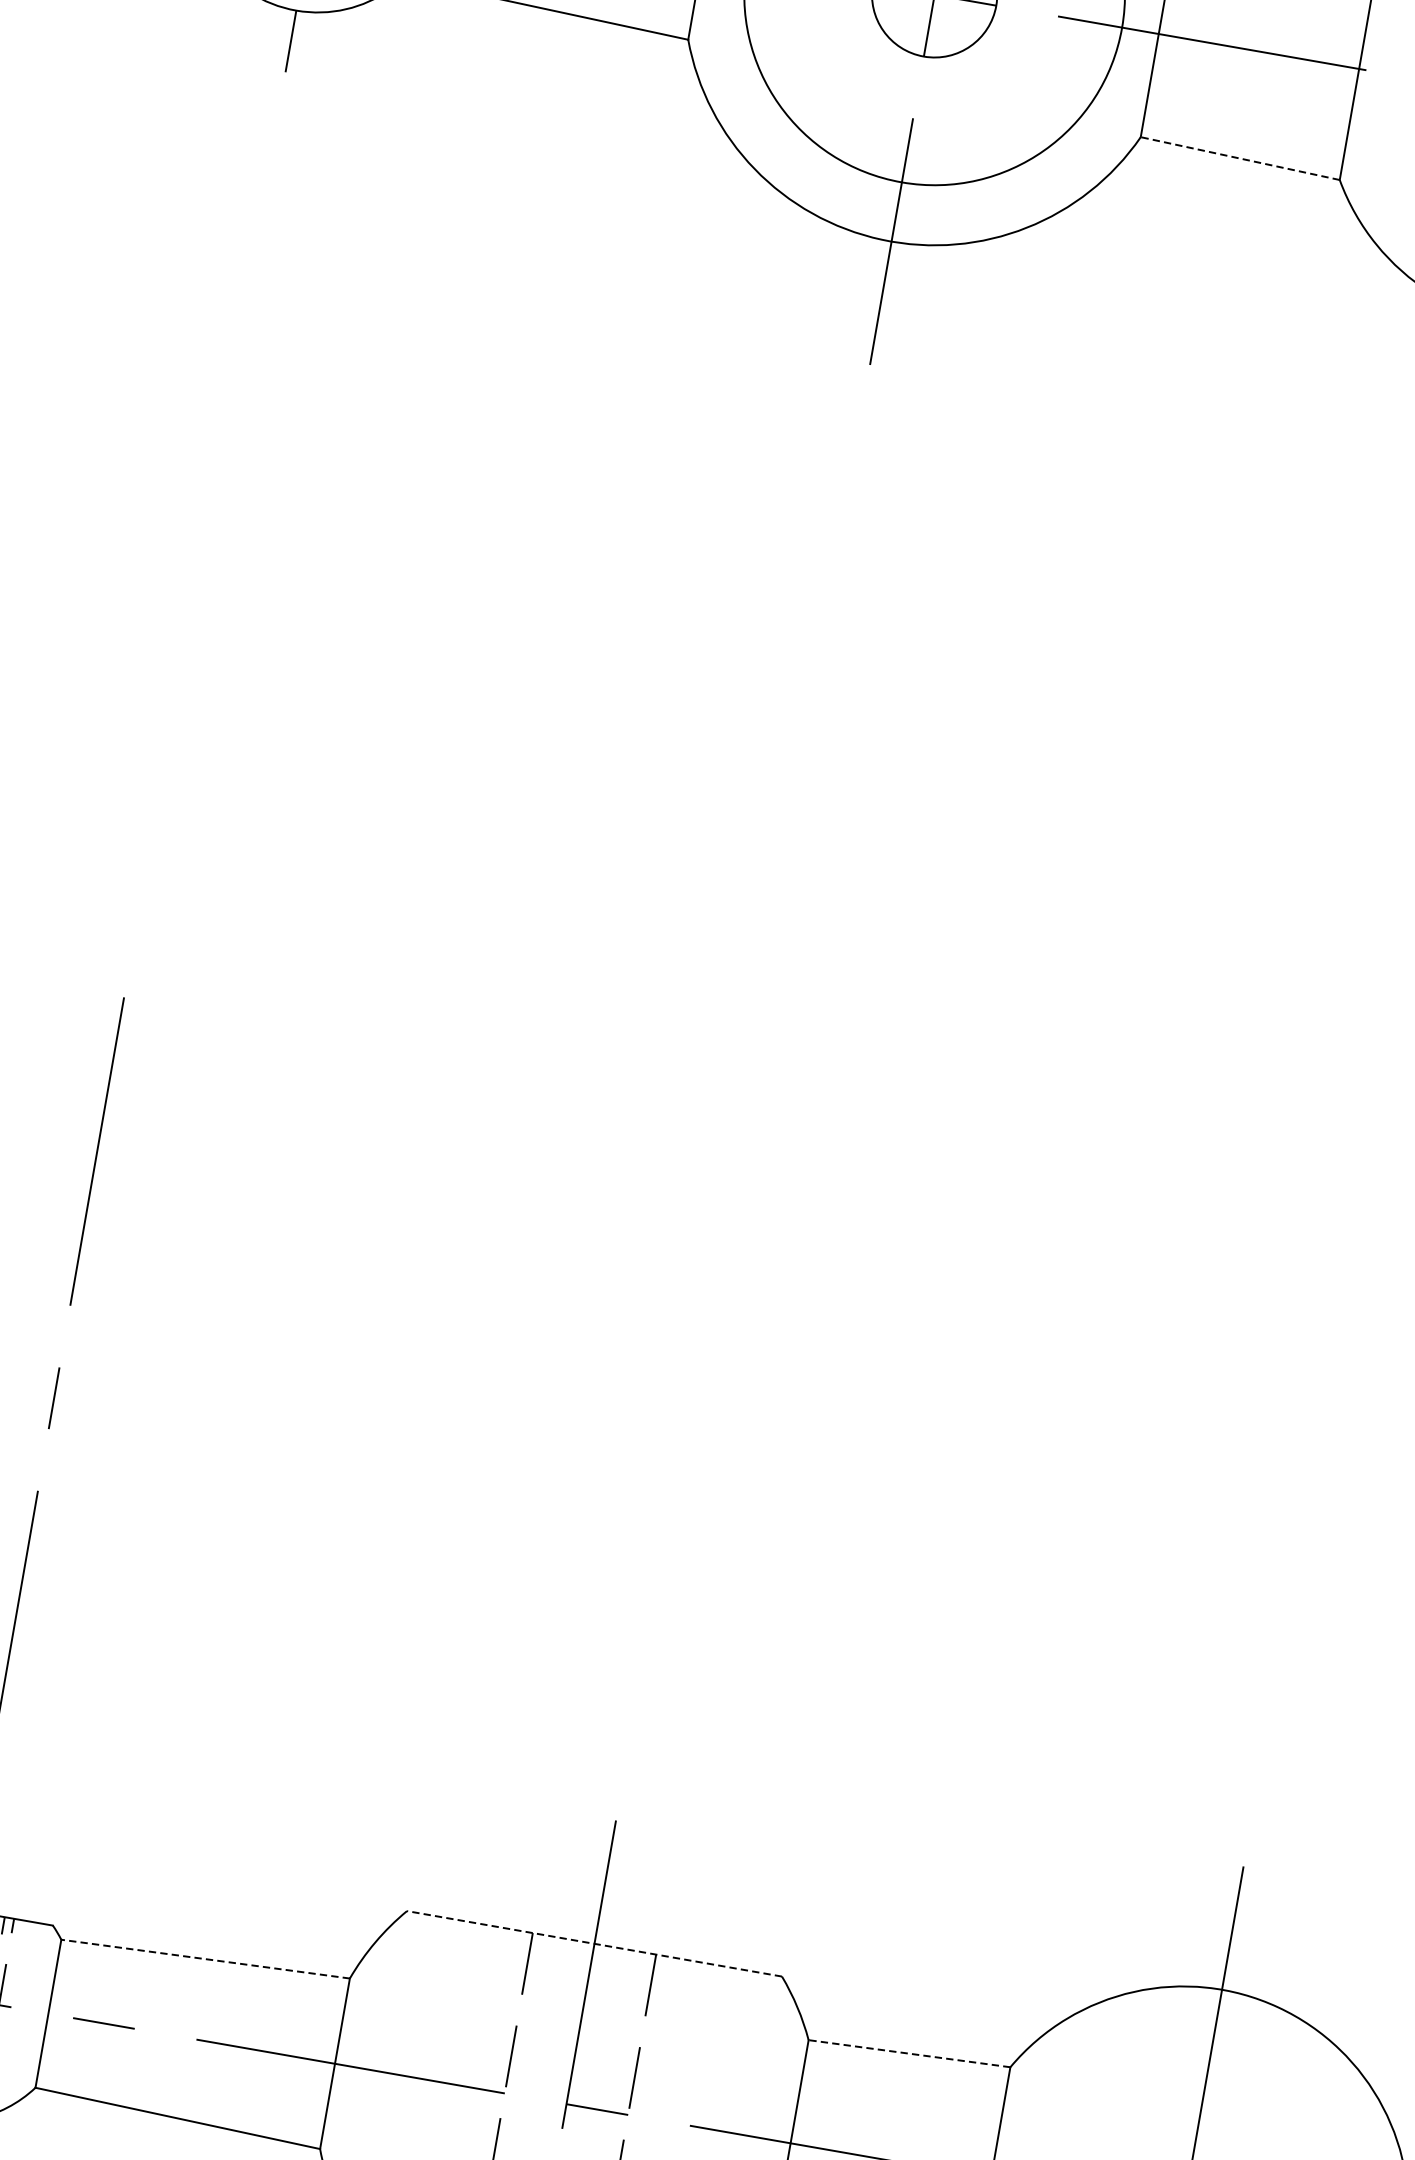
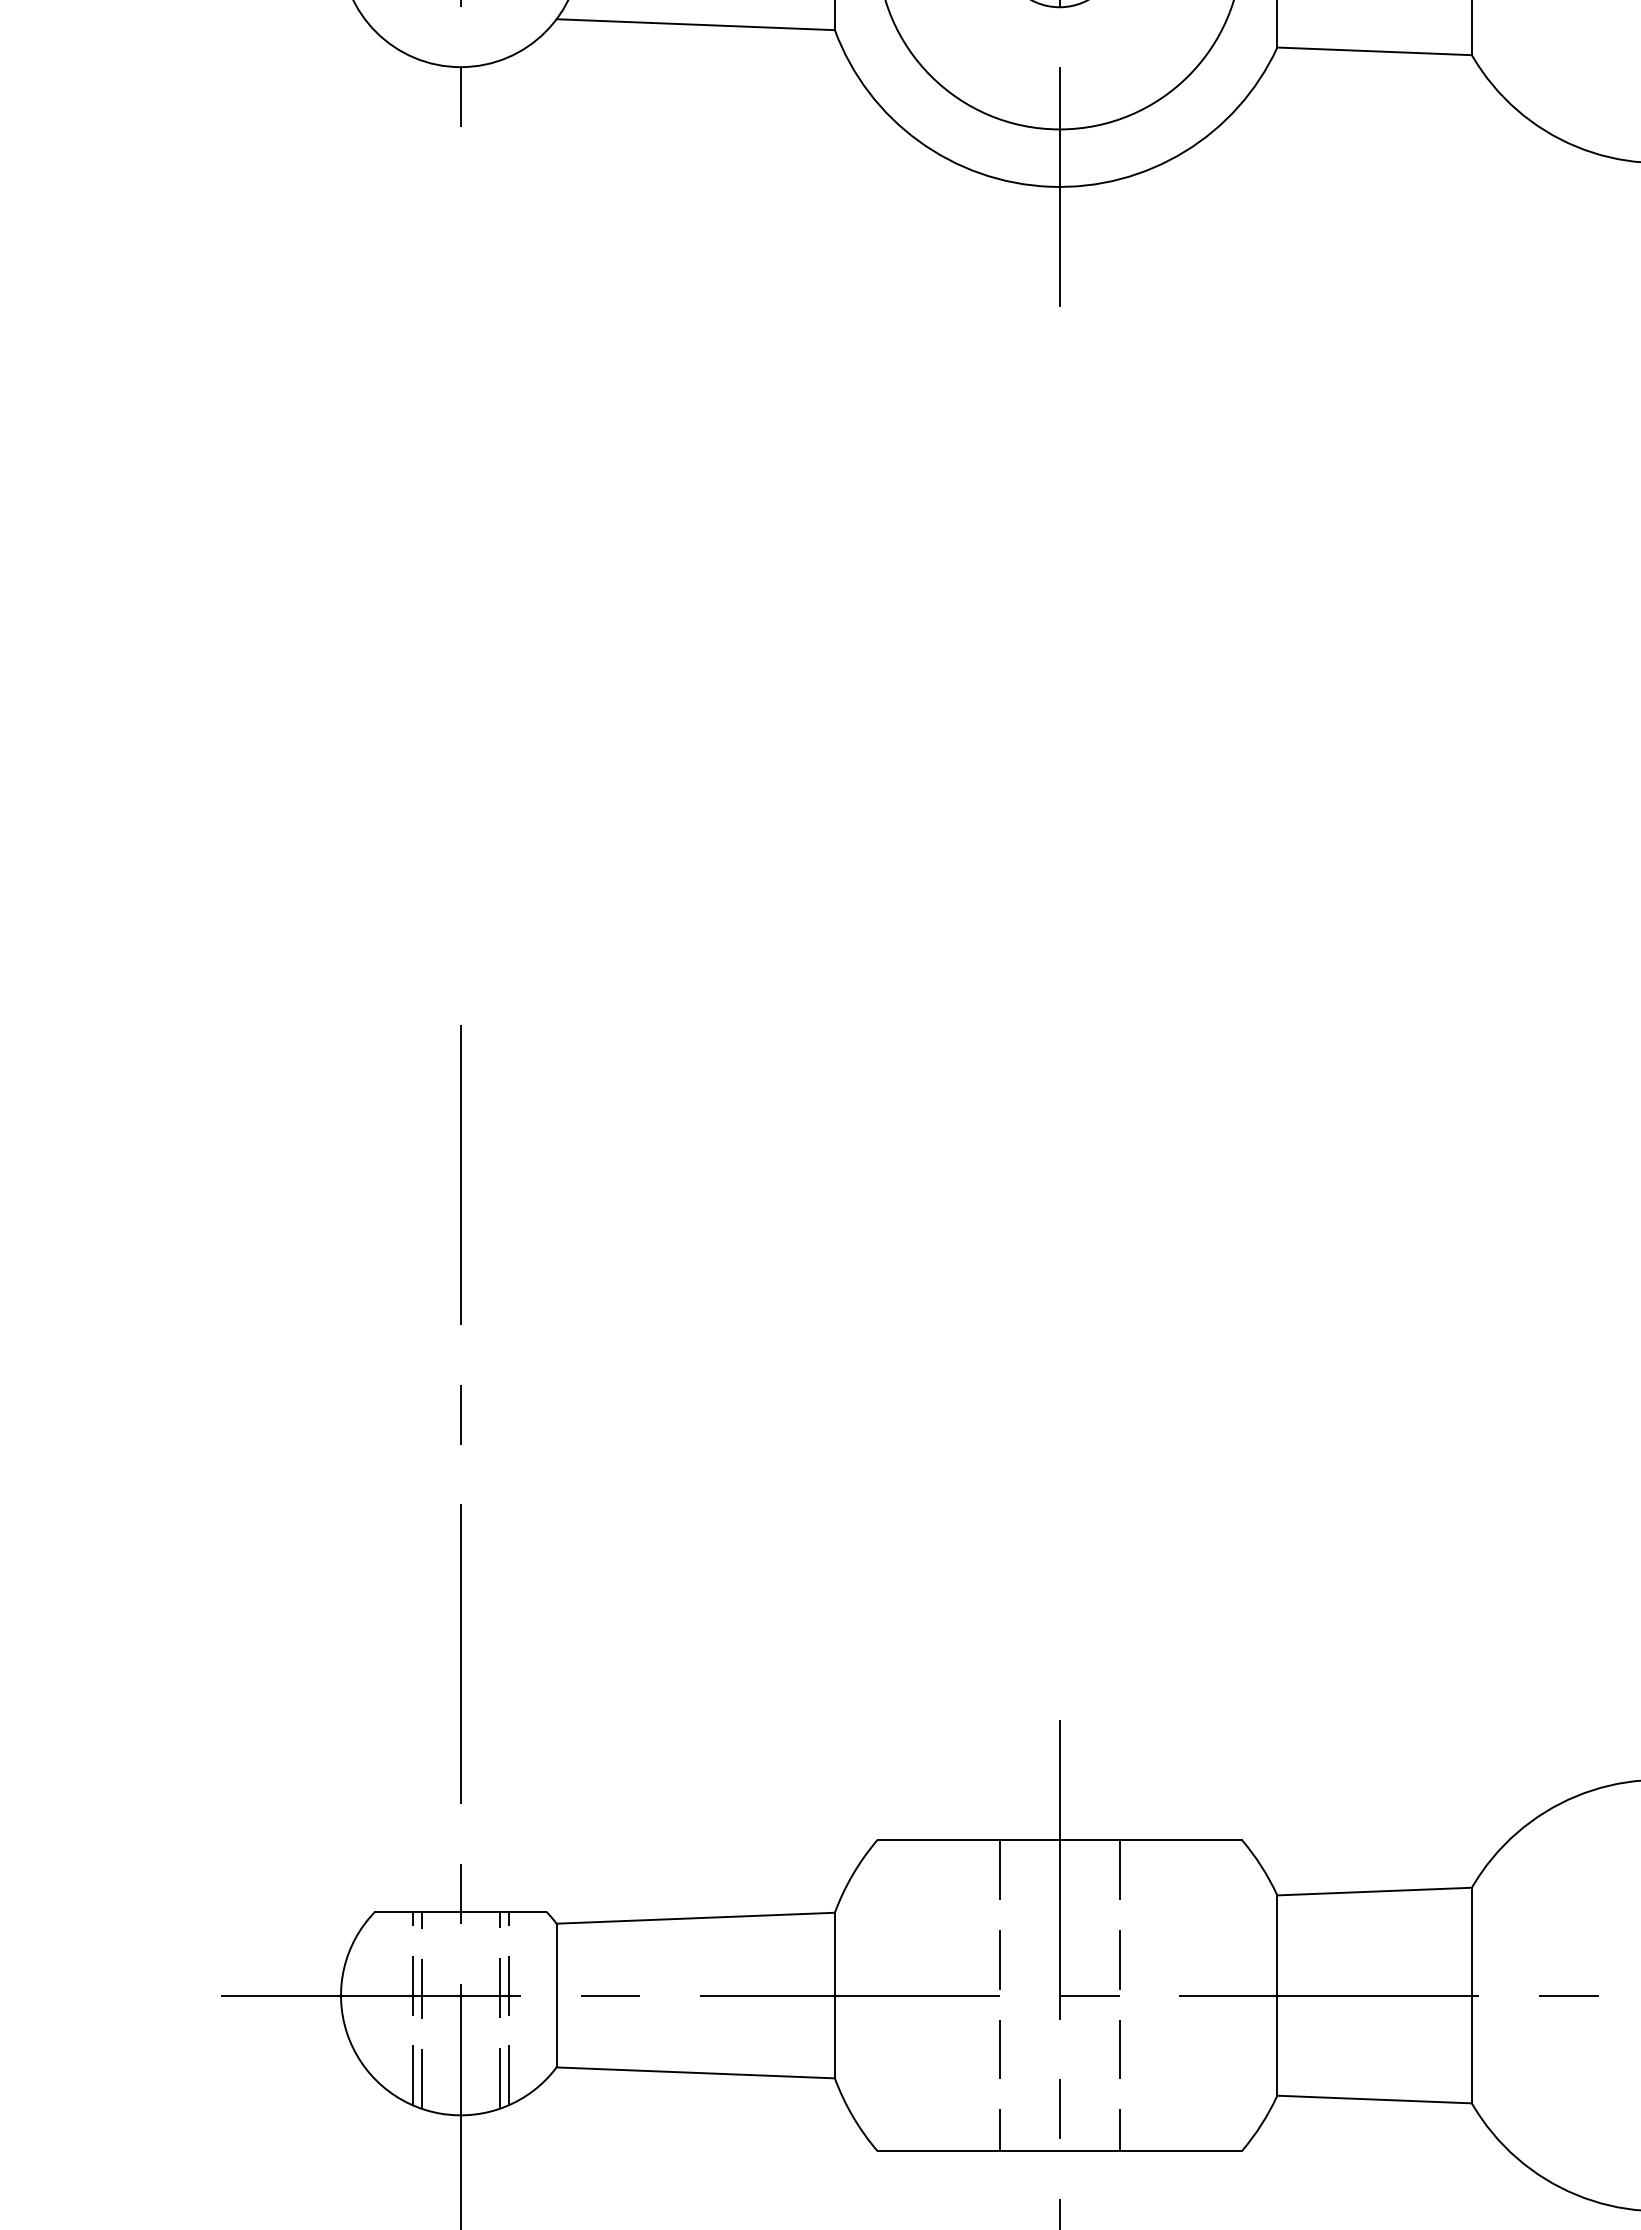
line: (1240, 158) -> (1374, 51), dashed -> solid
line: (594, 1943) -> (1059, 1839), dashed -> solid
line: (205, 1959) -> (695, 1918), dashed -> solid
line: (909, 2053) -> (1374, 1891), dashed -> solid

